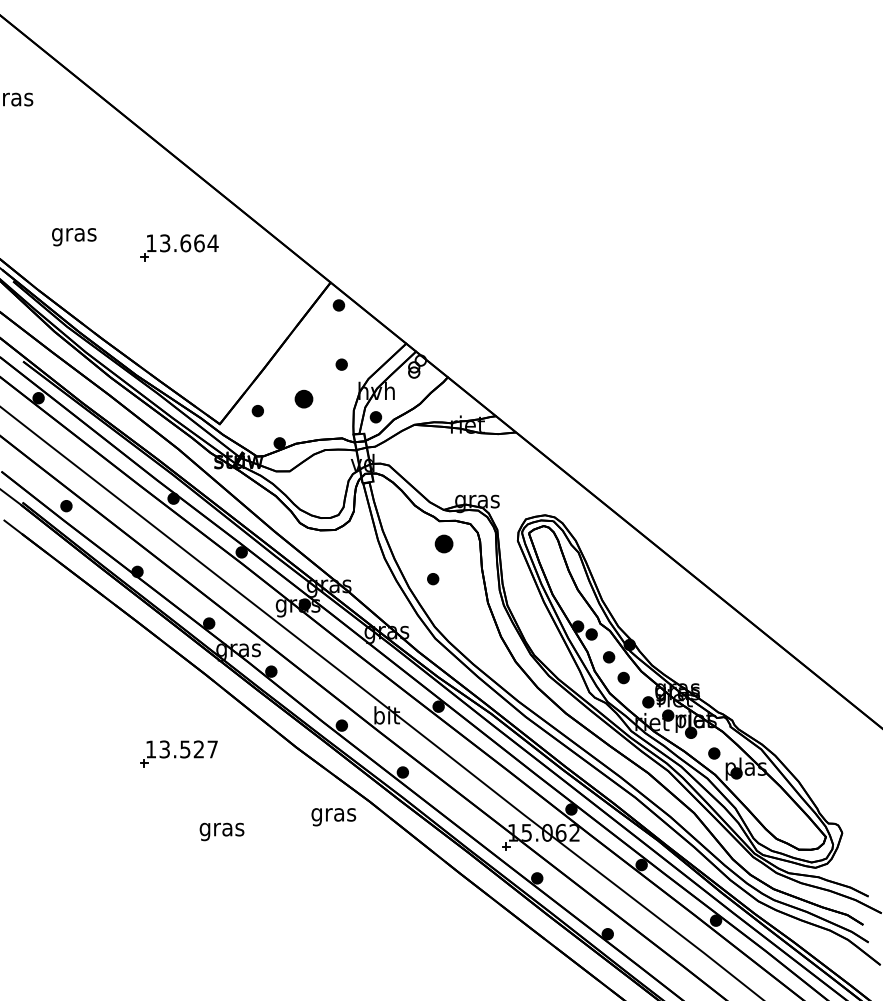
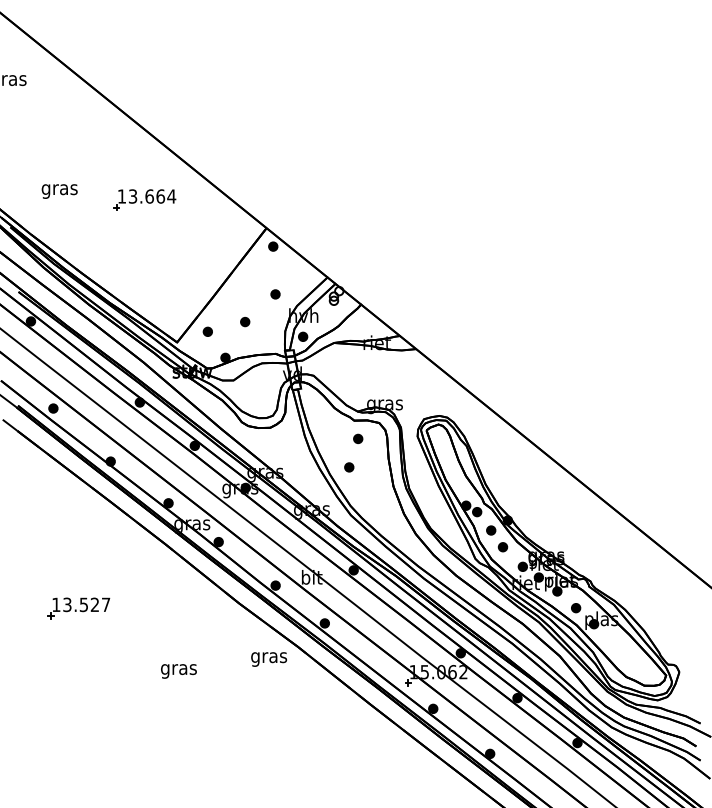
part: (304, 398) -> (245, 321), size x0.62
part: (444, 543) -> (358, 438), size x0.62
part: (178, 753) -> (78, 608), moved

